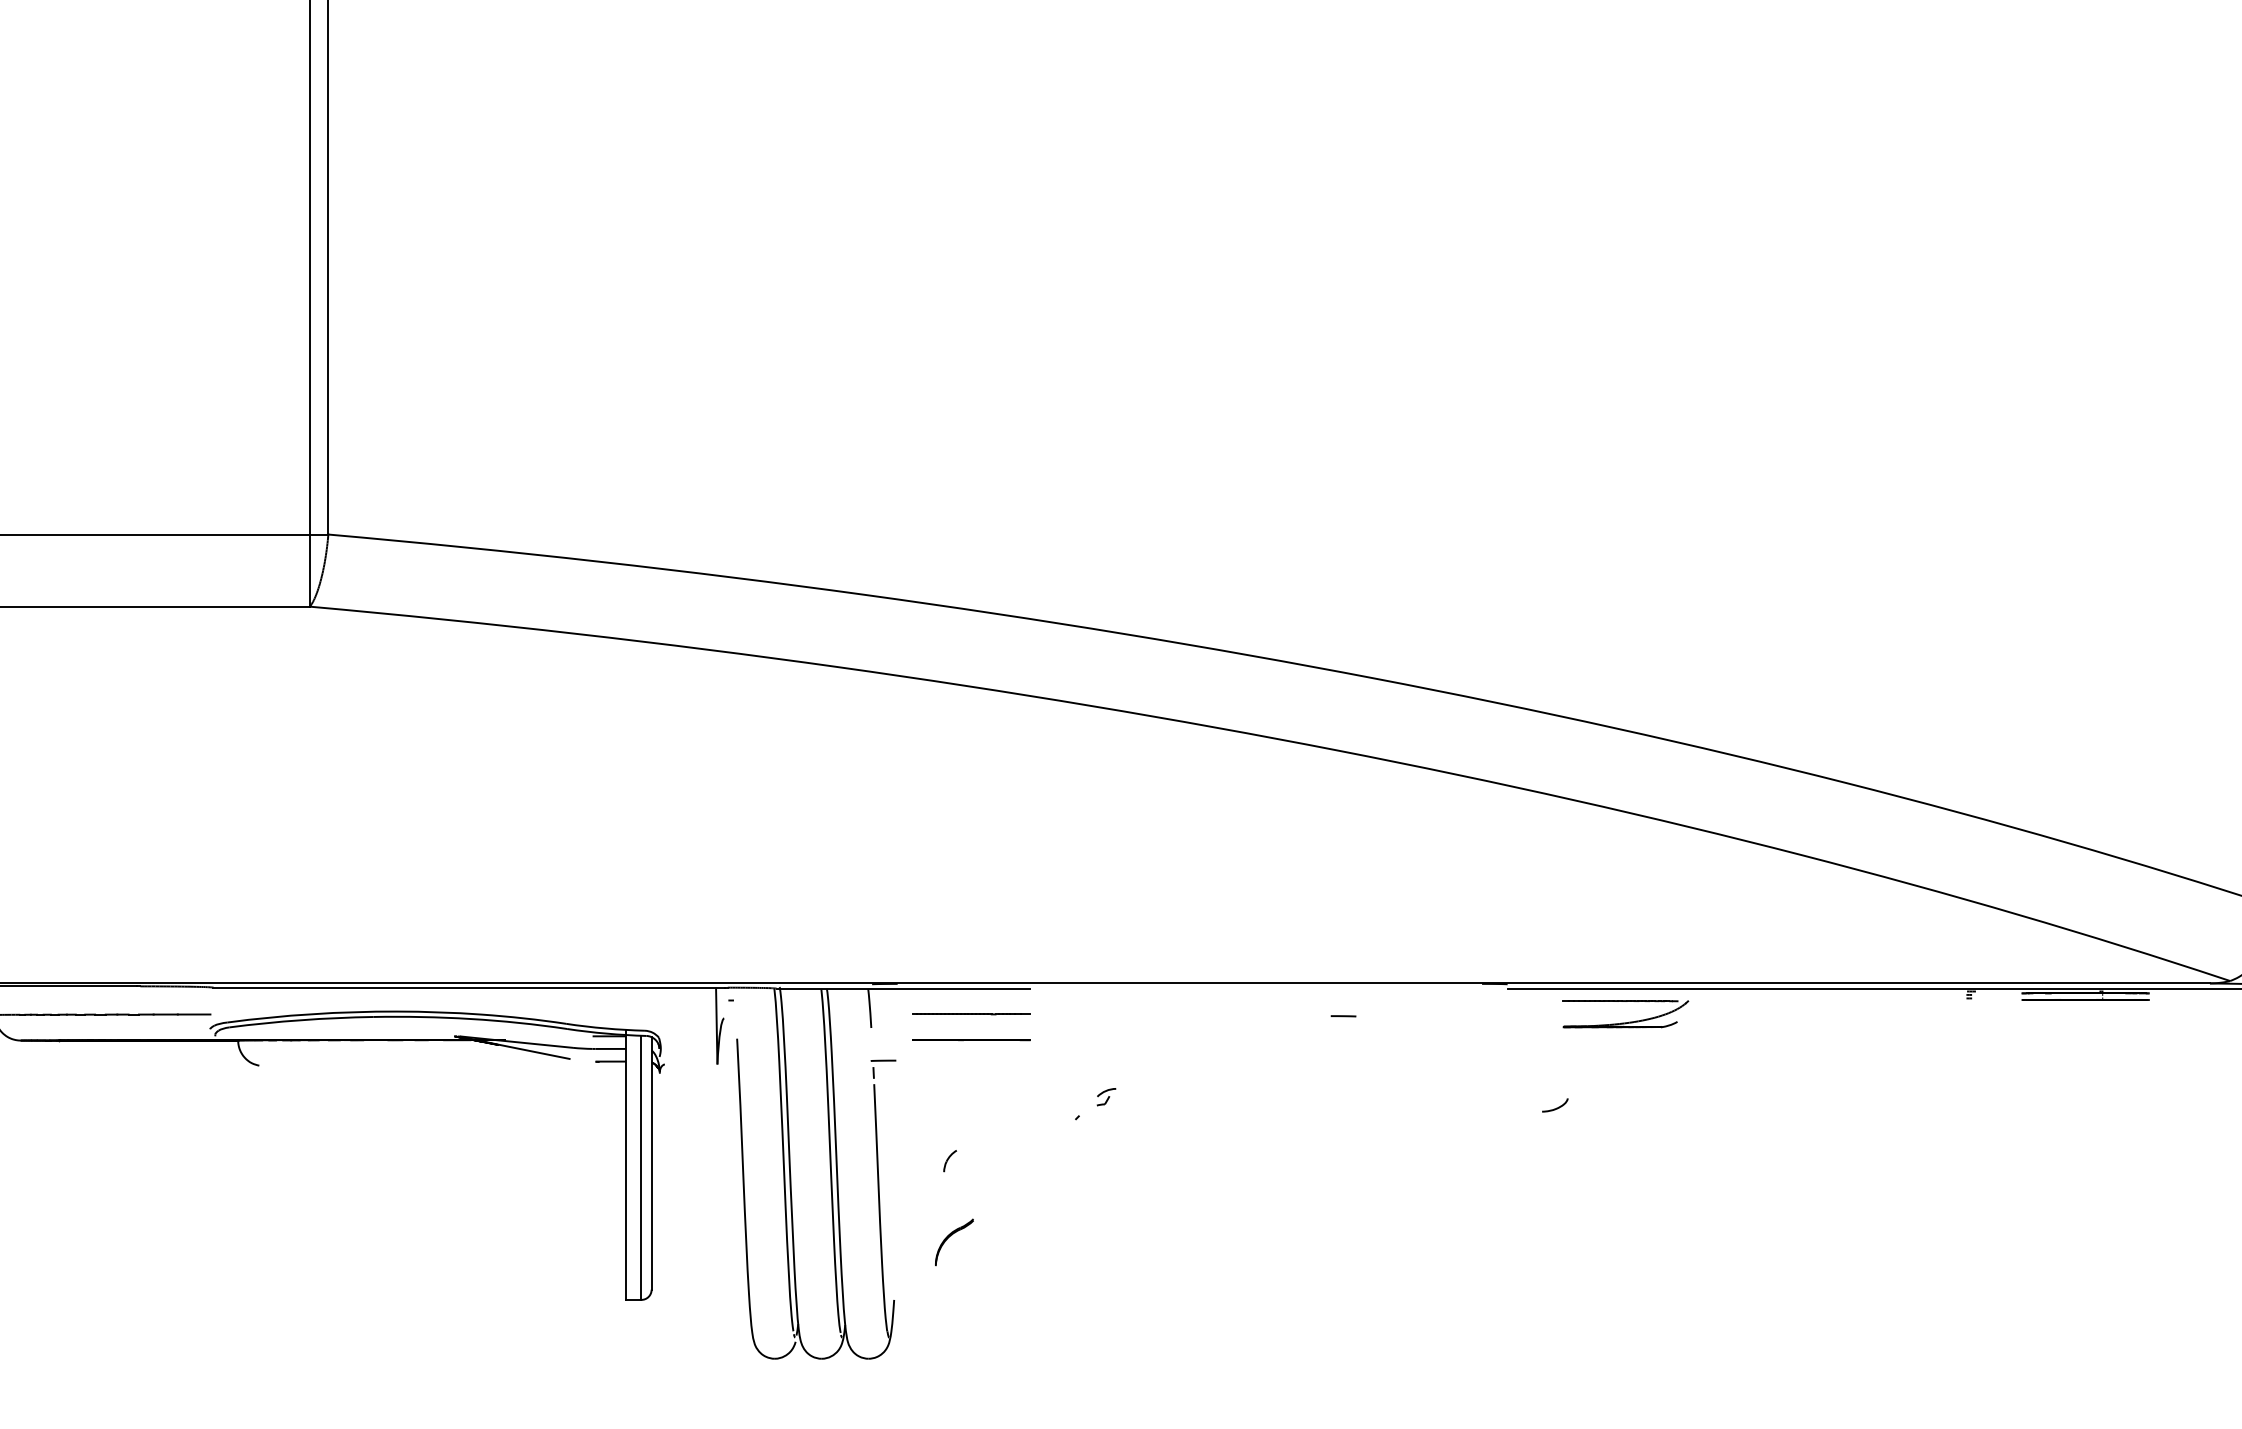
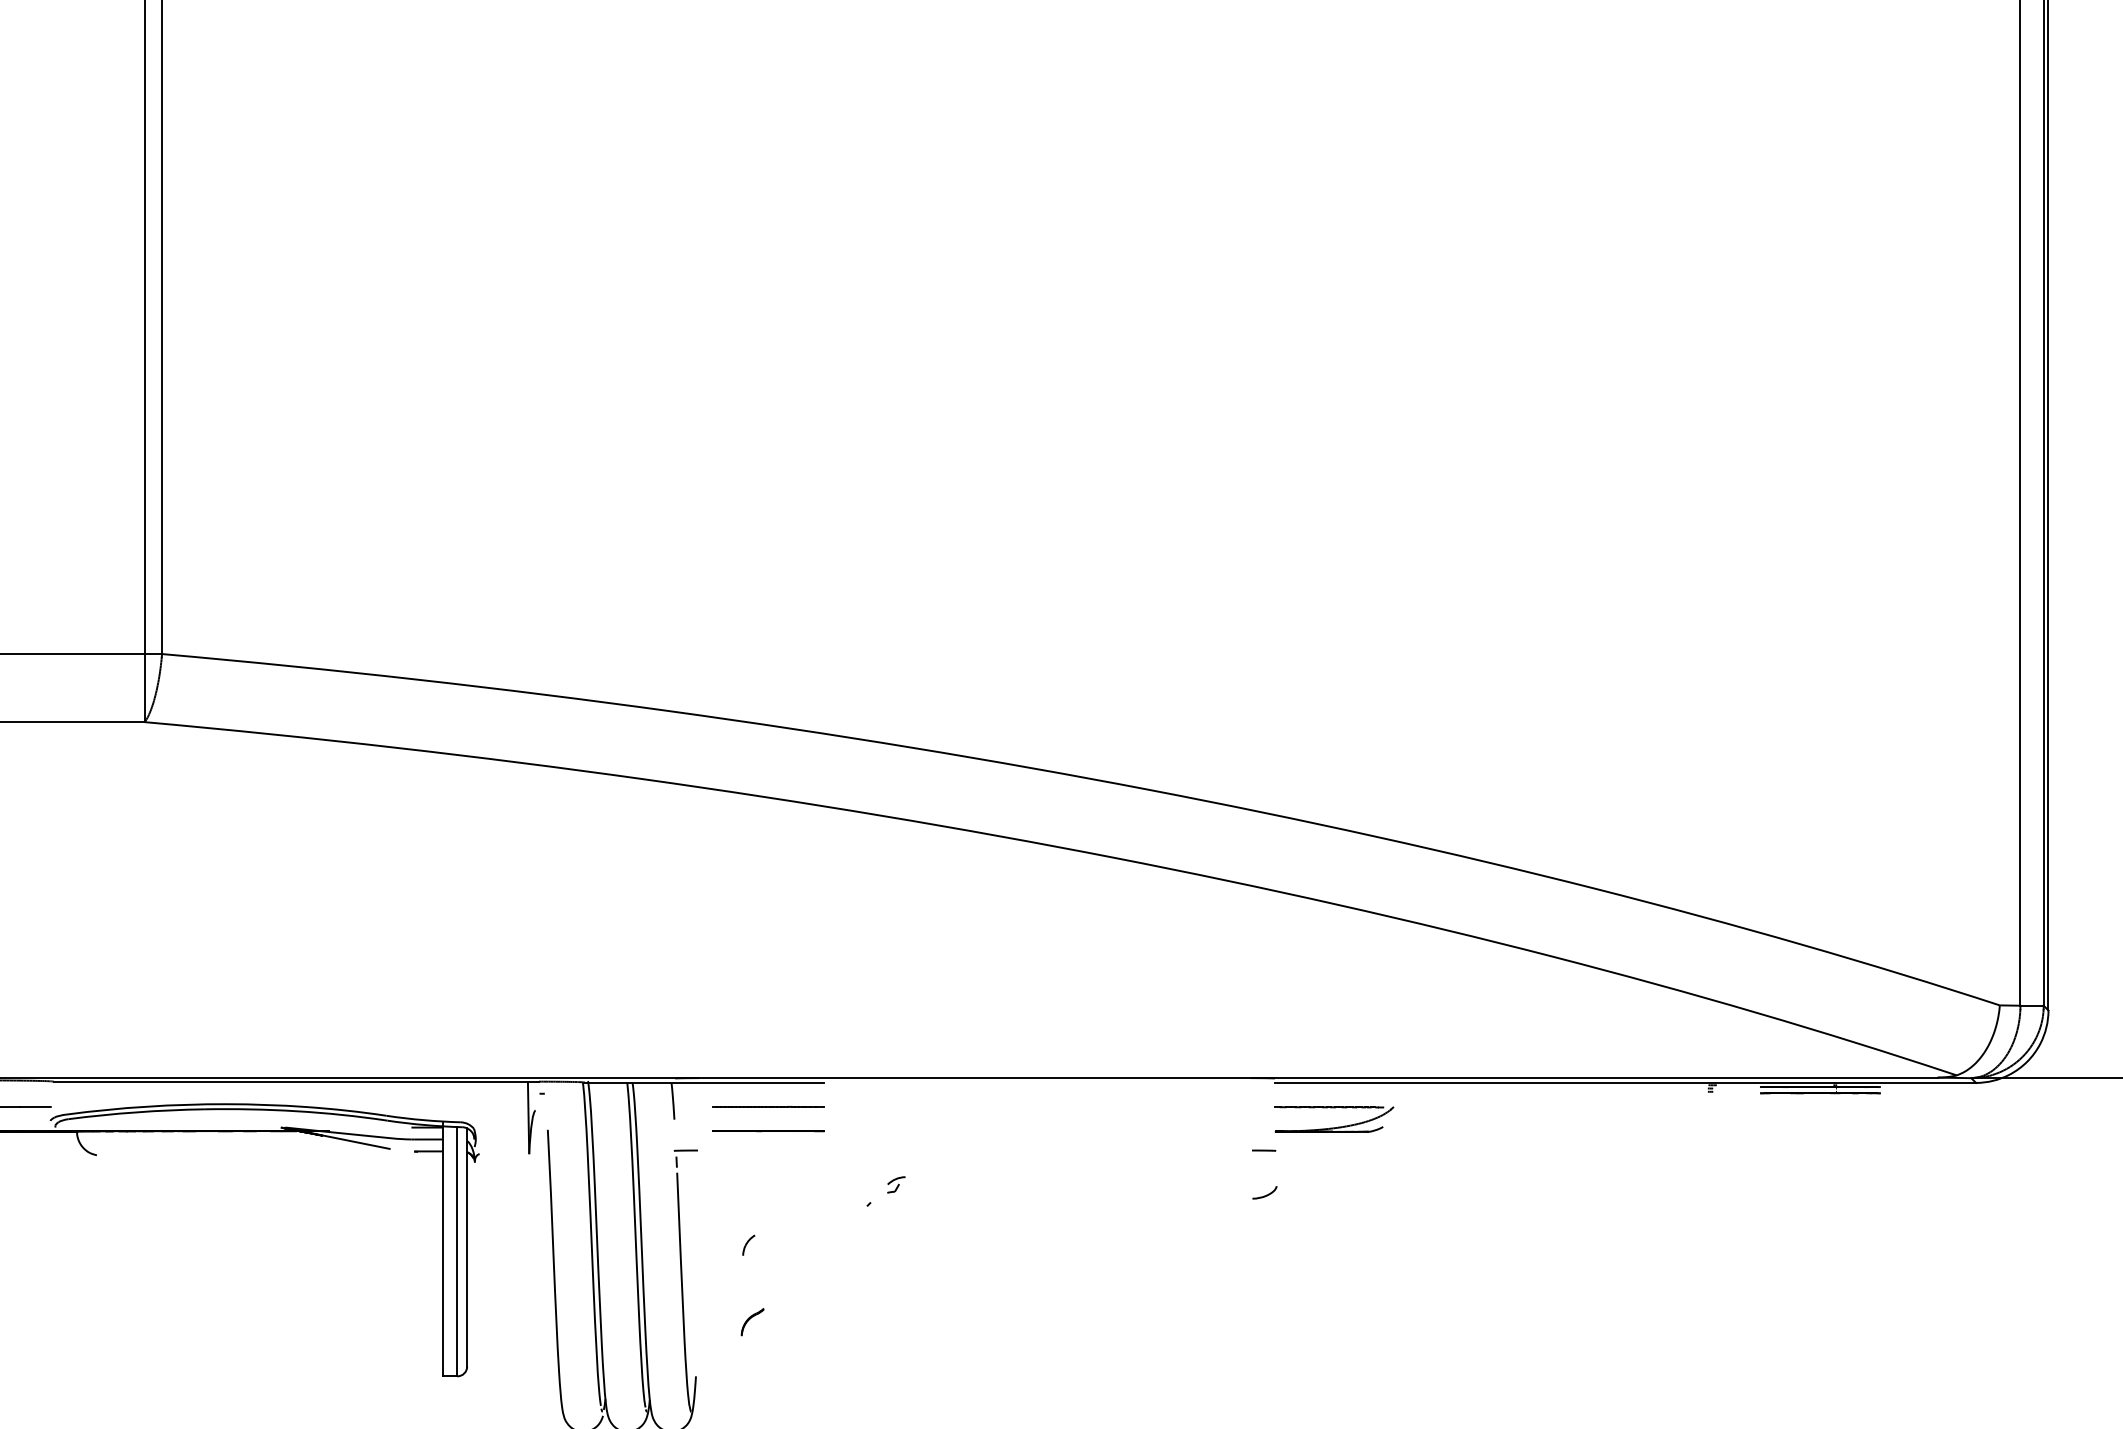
line: (1344, 1016) -> (1264, 1150), moved
part: (1629, 1021) -> (1337, 1126), moved
curve: (1557, 1107) -> (1266, 1194), moved
part: (954, 1242) -> (752, 1322), size x0.62

